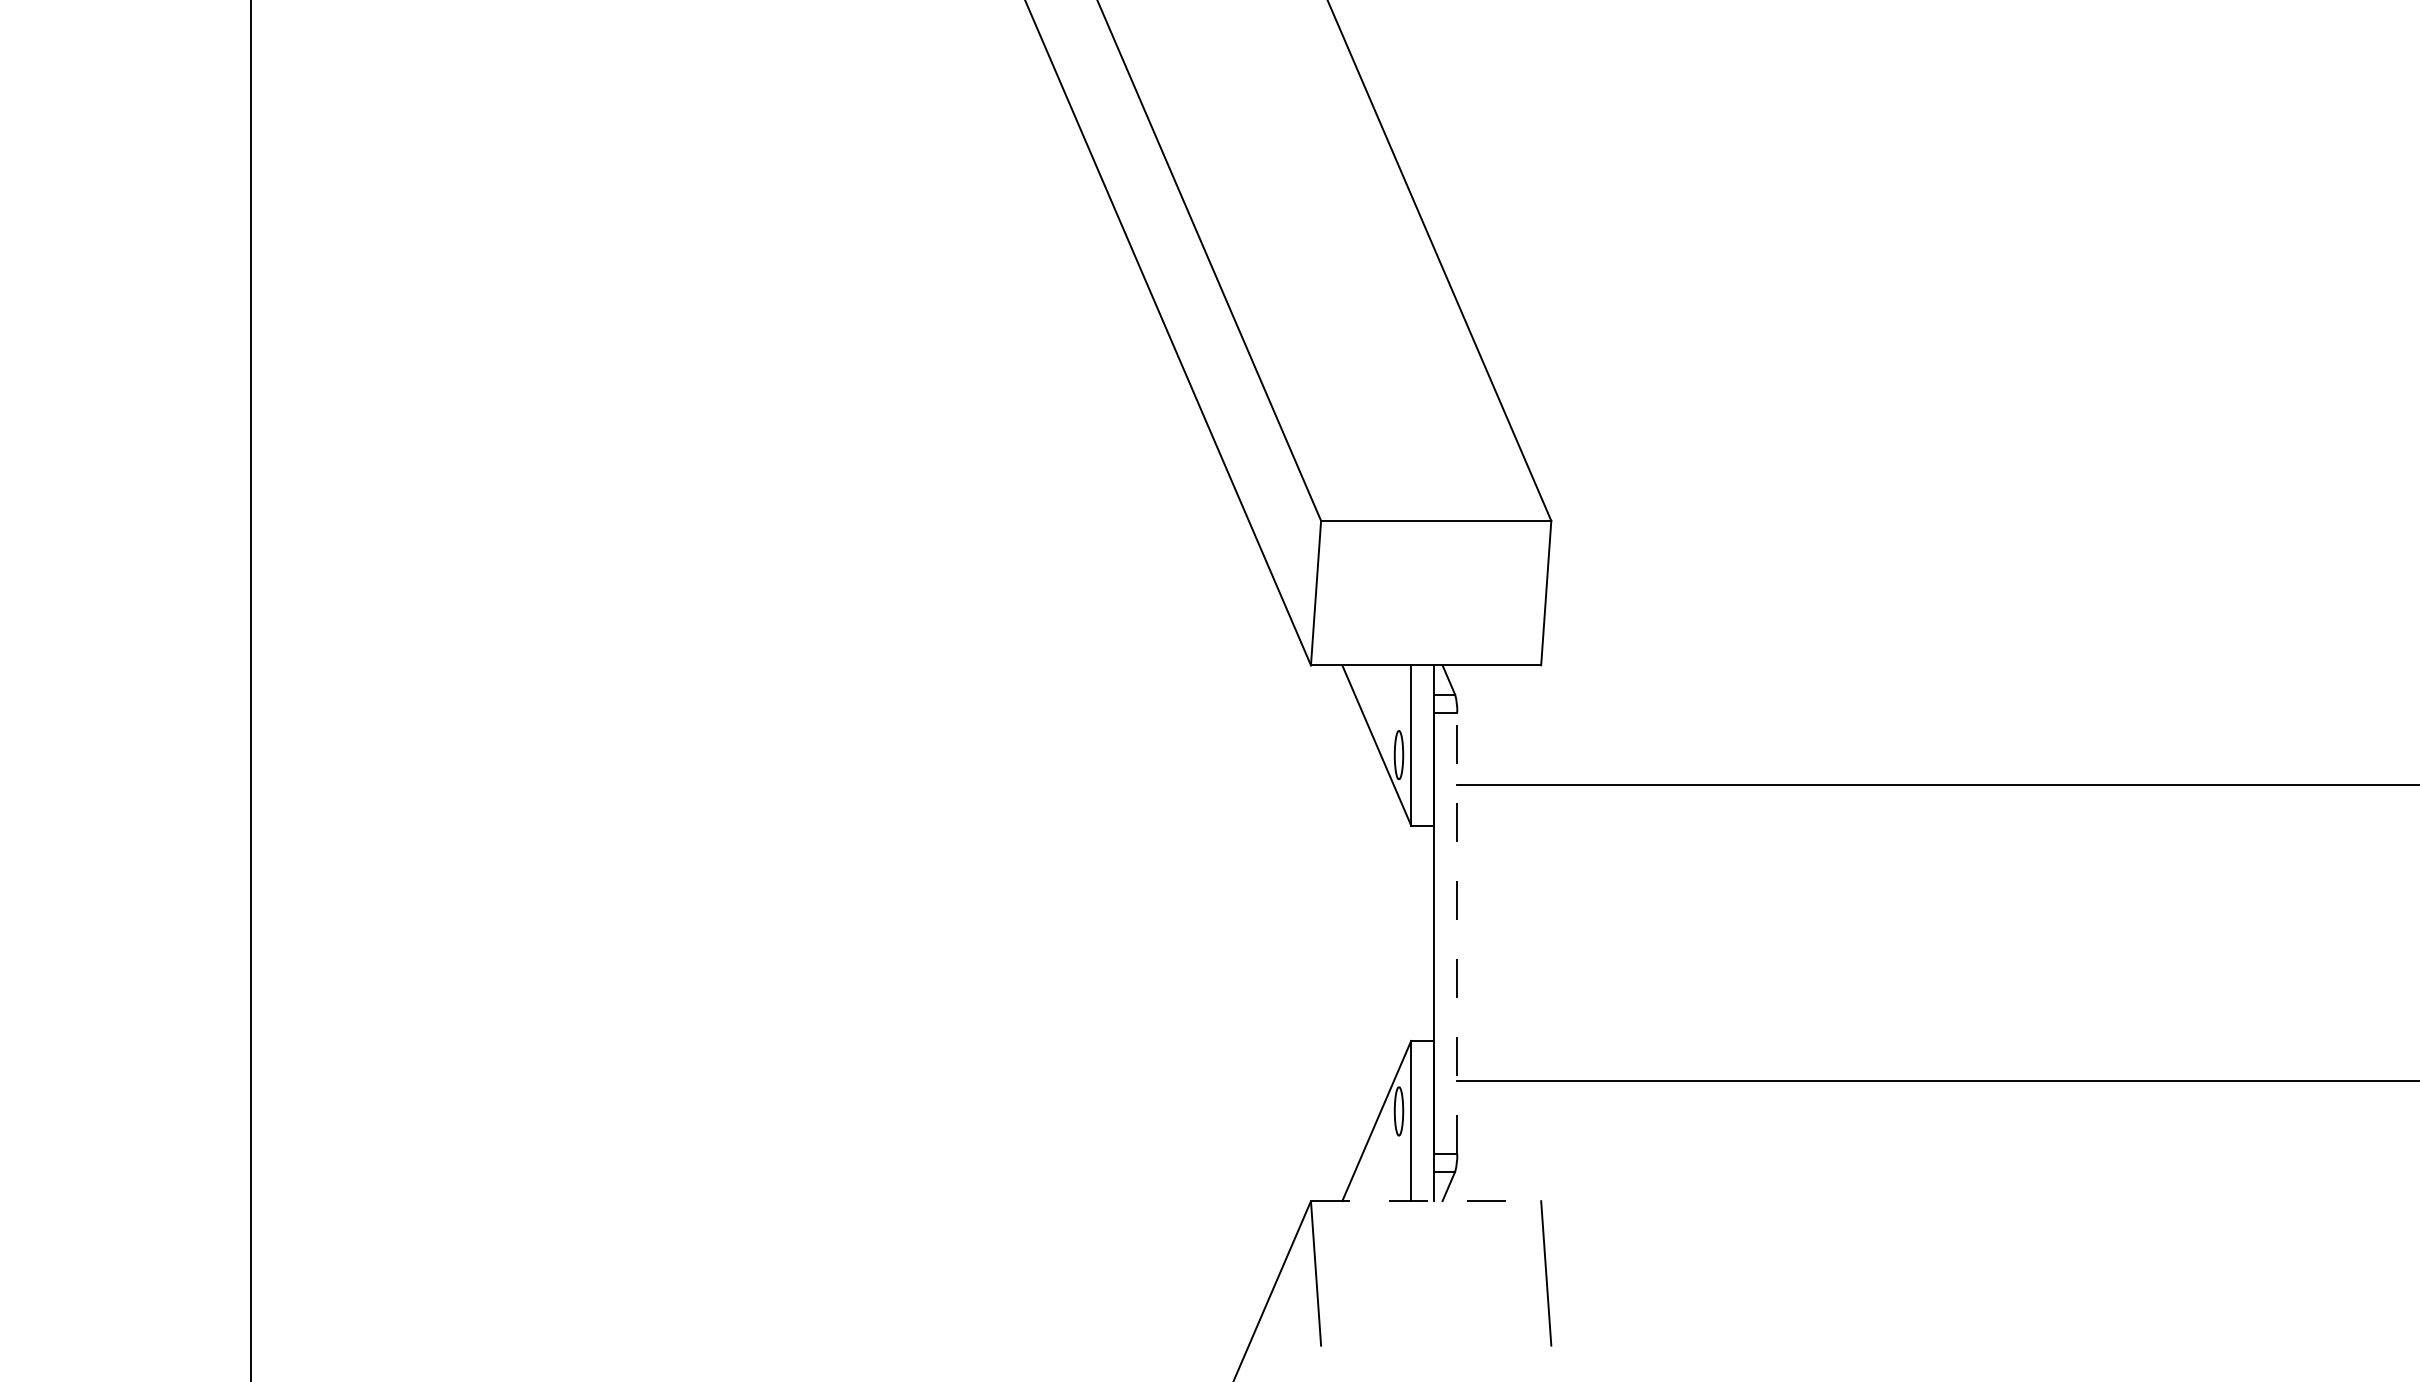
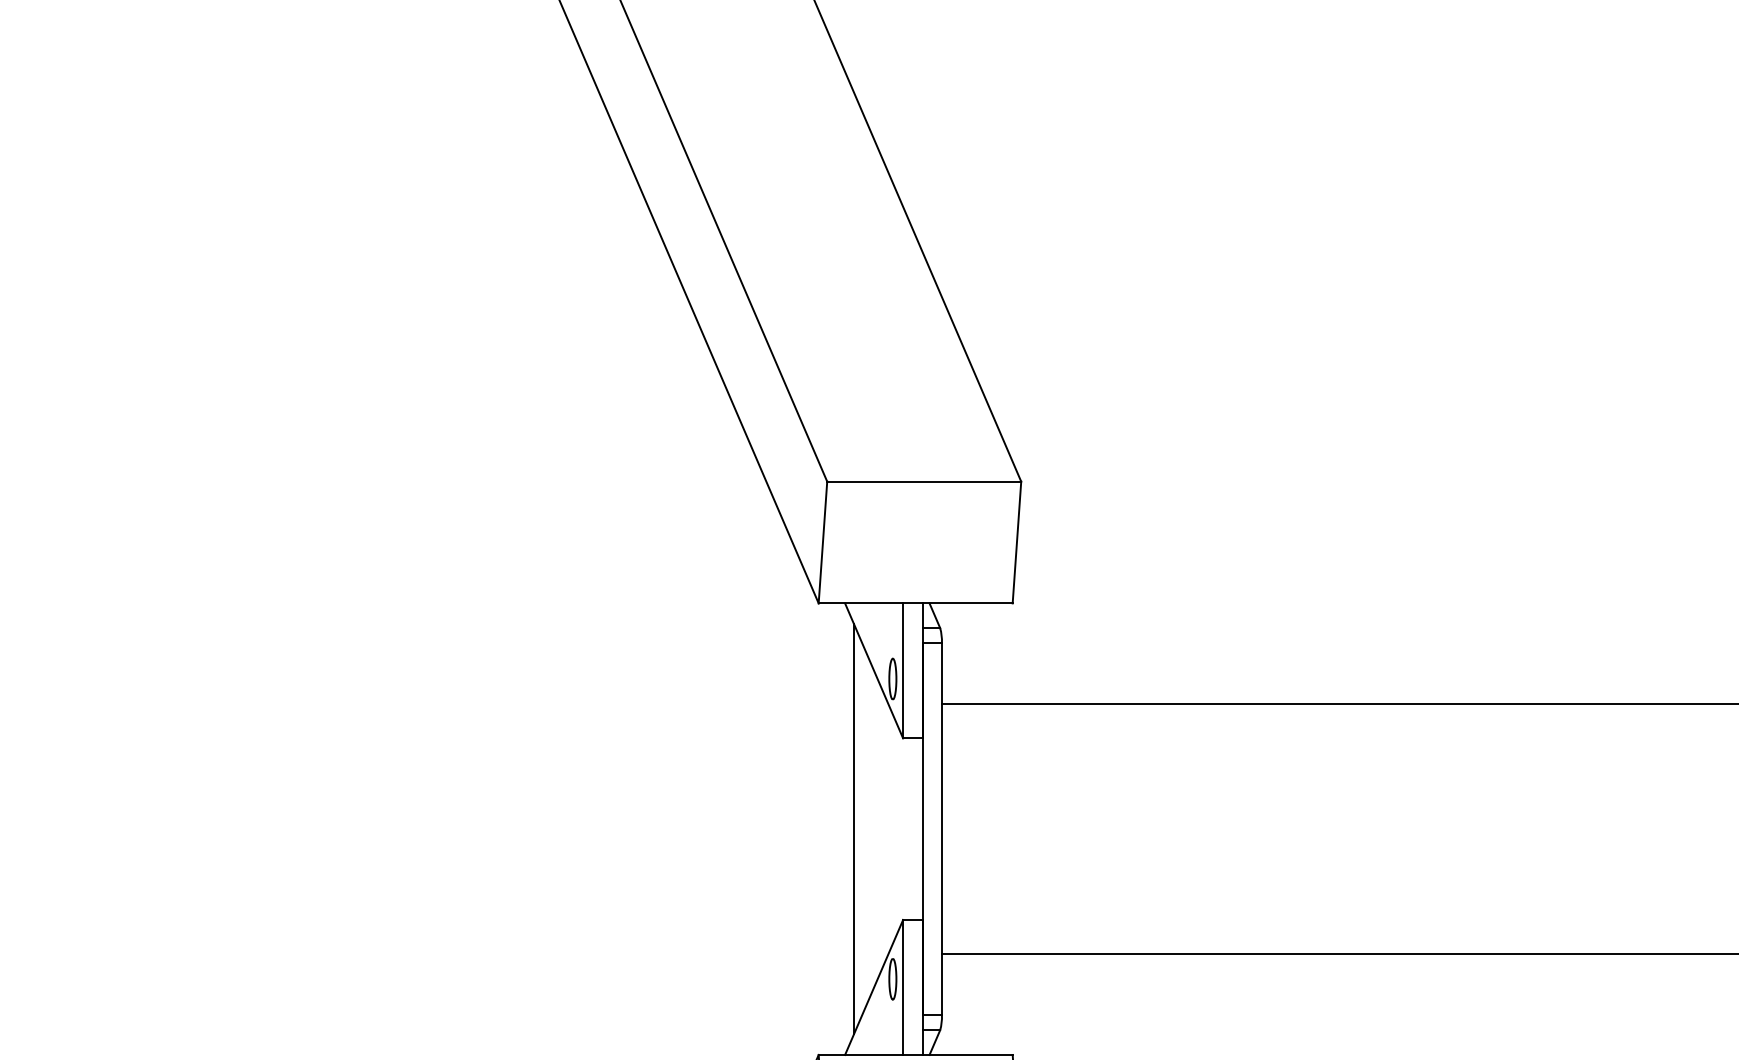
line: (1353, 933) -> (854, 829), added
line: (1457, 933) -> (942, 829), dashed -> solid
line: (1426, 1201) -> (916, 1055), dashed -> solid

